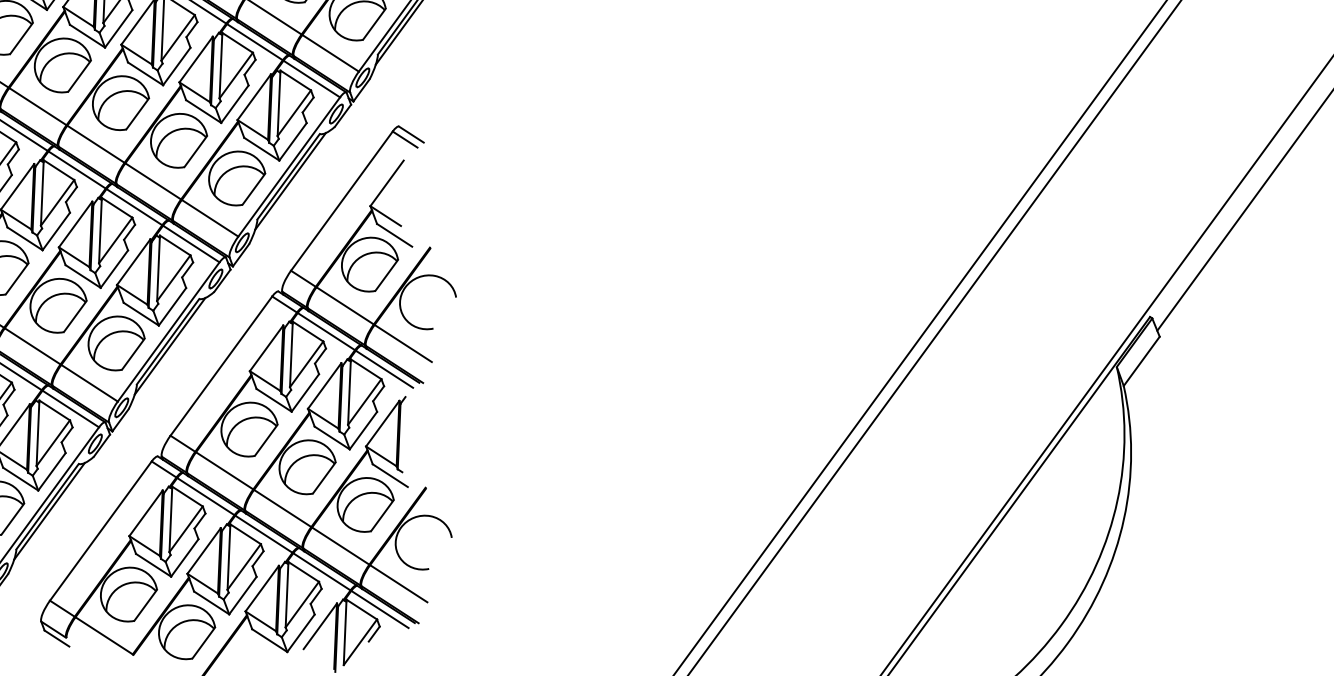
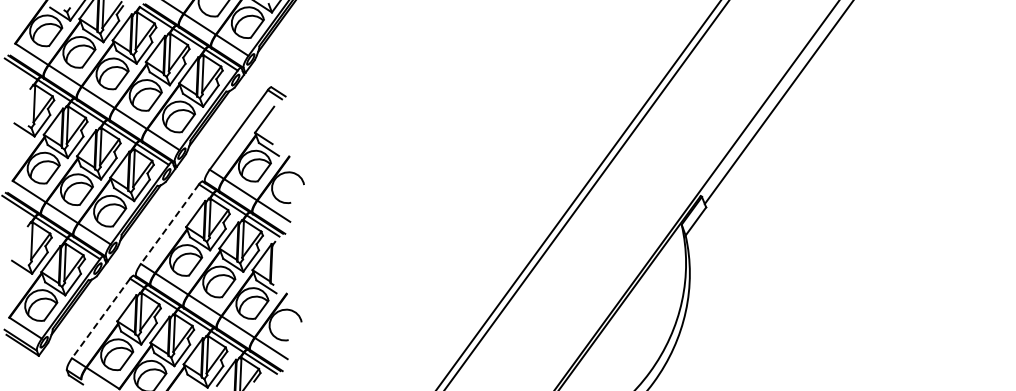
line: (220, 366) -> (169, 224), solid -> dashed
line: (99, 531) -> (100, 318), solid -> dashed

